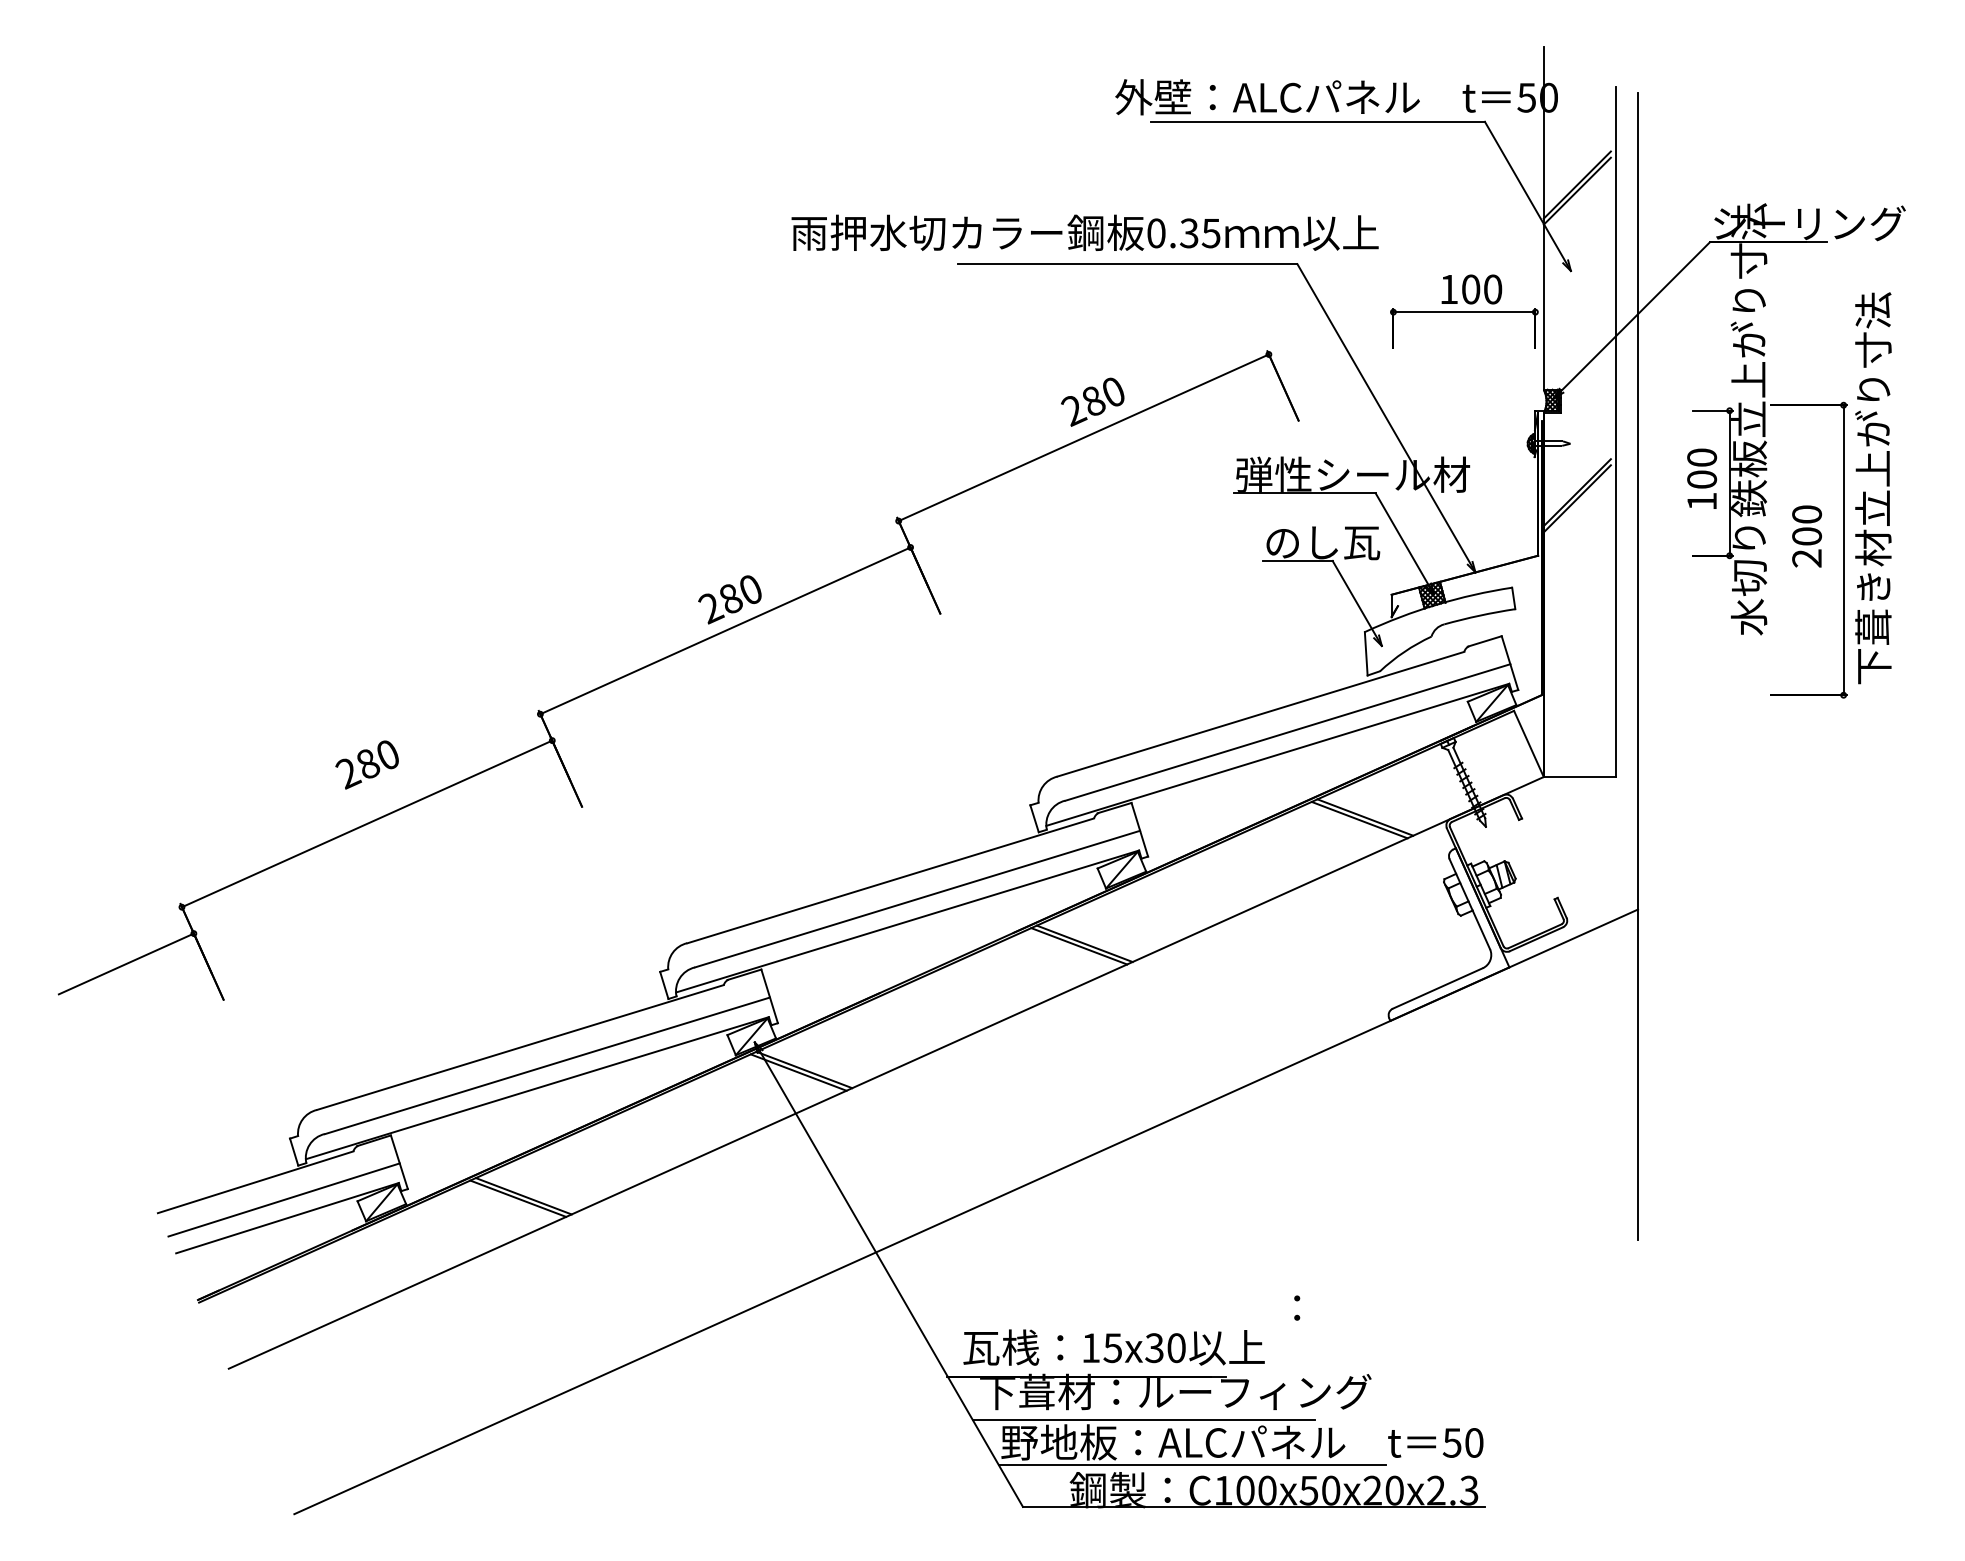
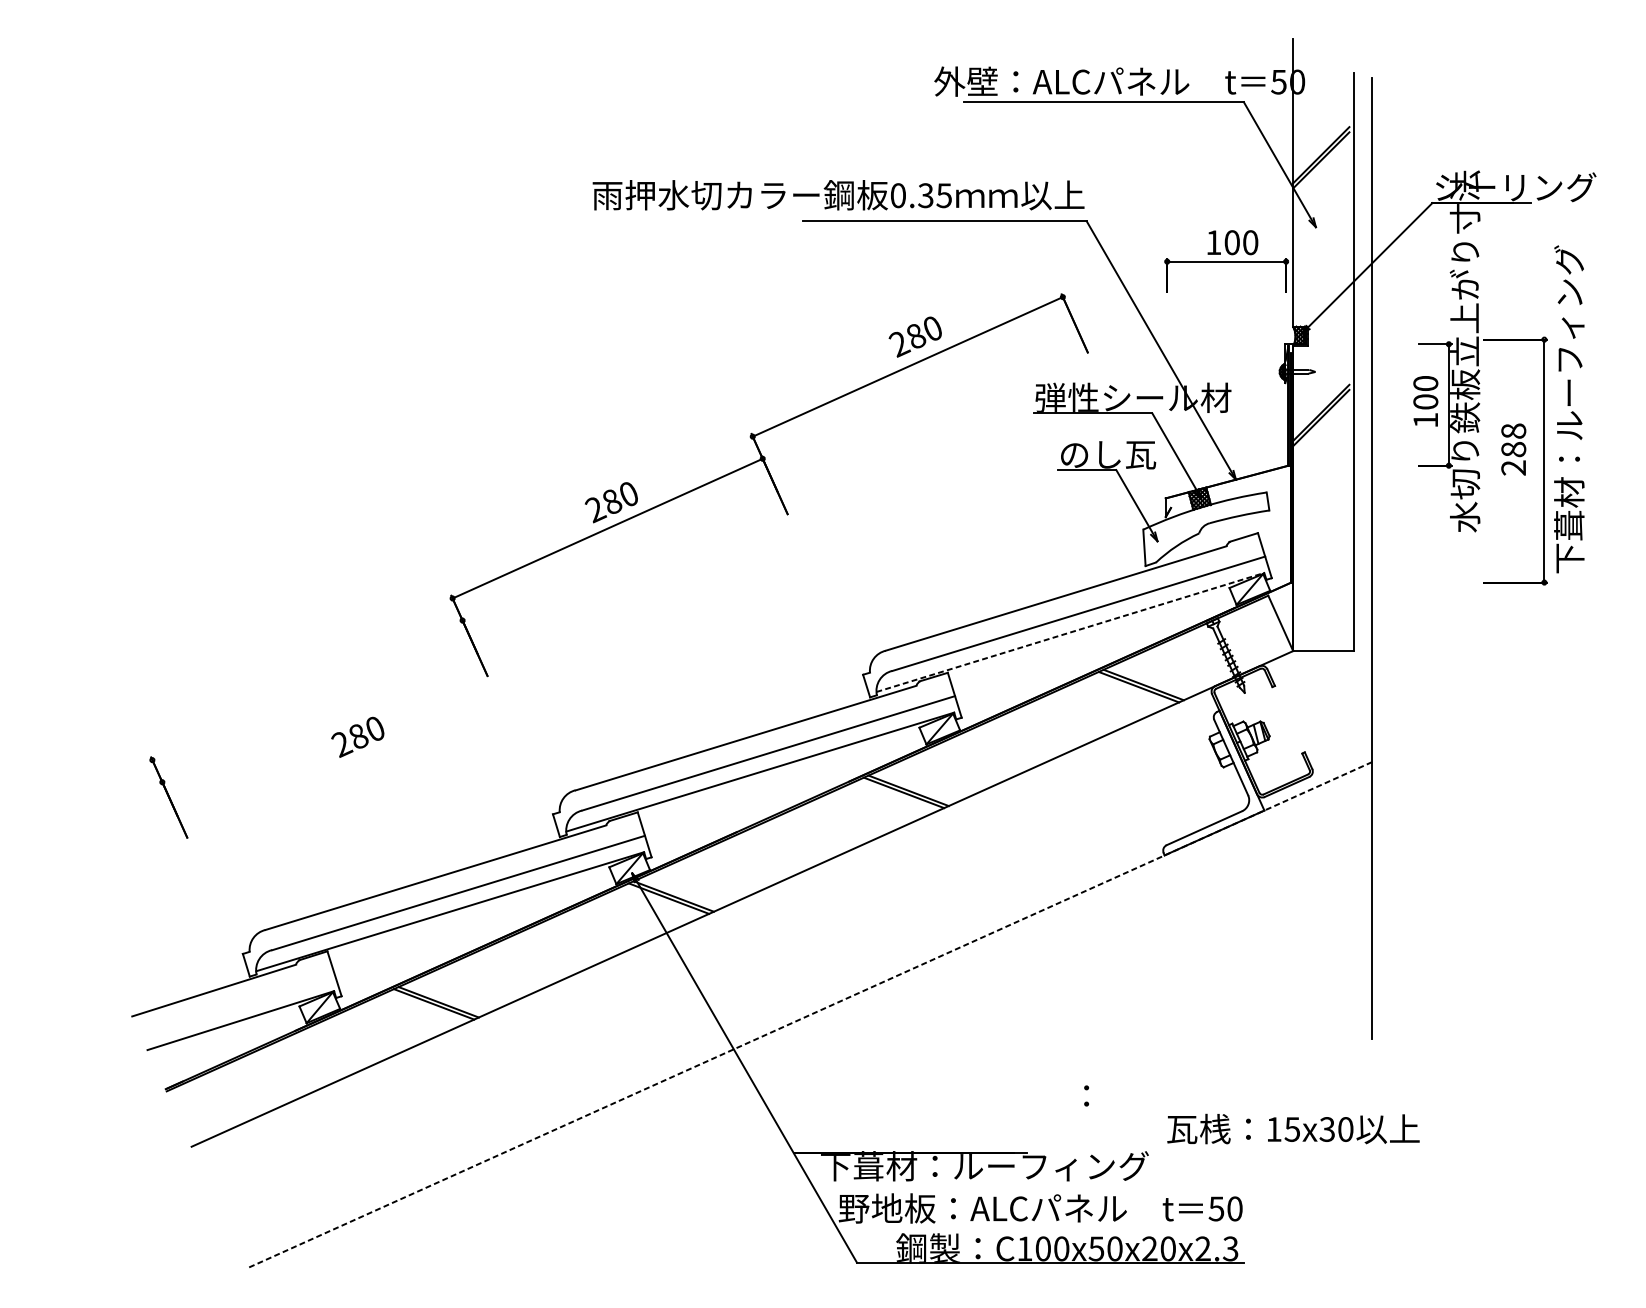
text: (1084, 232) -> (838, 194), moved
text: (1873, 448) -> (1569, 375), 下葺き材立上がり寸法 -> 下葺材：ルーフィング
text: (1806, 525) -> (1513, 440), 200 -> 288
line: (1278, 754) -> (1070, 632), solid -> dashed
text: (366, 764) -> (357, 736), moved
line: (366, 823) -> (306, 690), removed
line: (125, 963) -> (105, 807), removed
line: (283, 1199) -> (237, 1004), removed
line: (966, 1211) -> (809, 1015), solid -> dashed
text: (1113, 1347) -> (1292, 1128), moved
line: (1144, 1419) -> (958, 1189), removed
line: (1192, 1464) -> (998, 1226), removed

